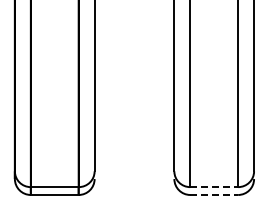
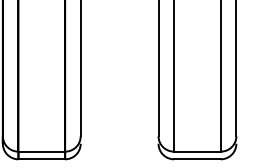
line: (214, 187) -> (197, 152), dashed -> solid
line: (214, 194) -> (197, 158), dashed -> solid

